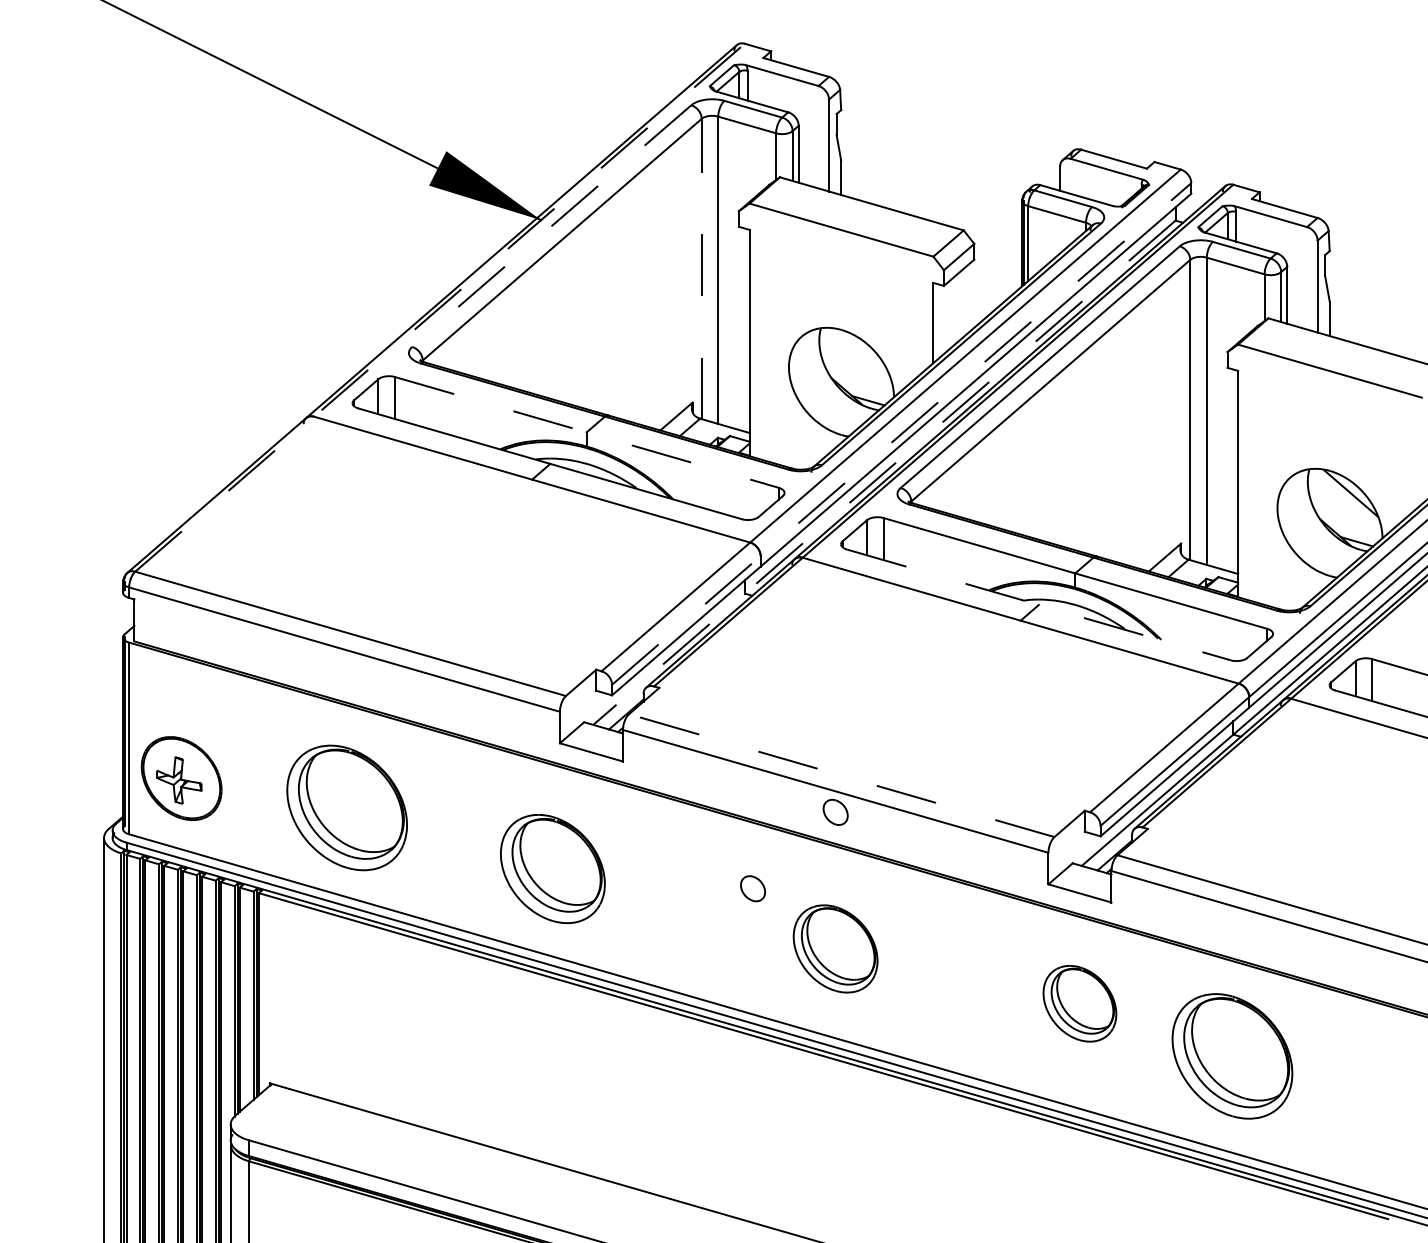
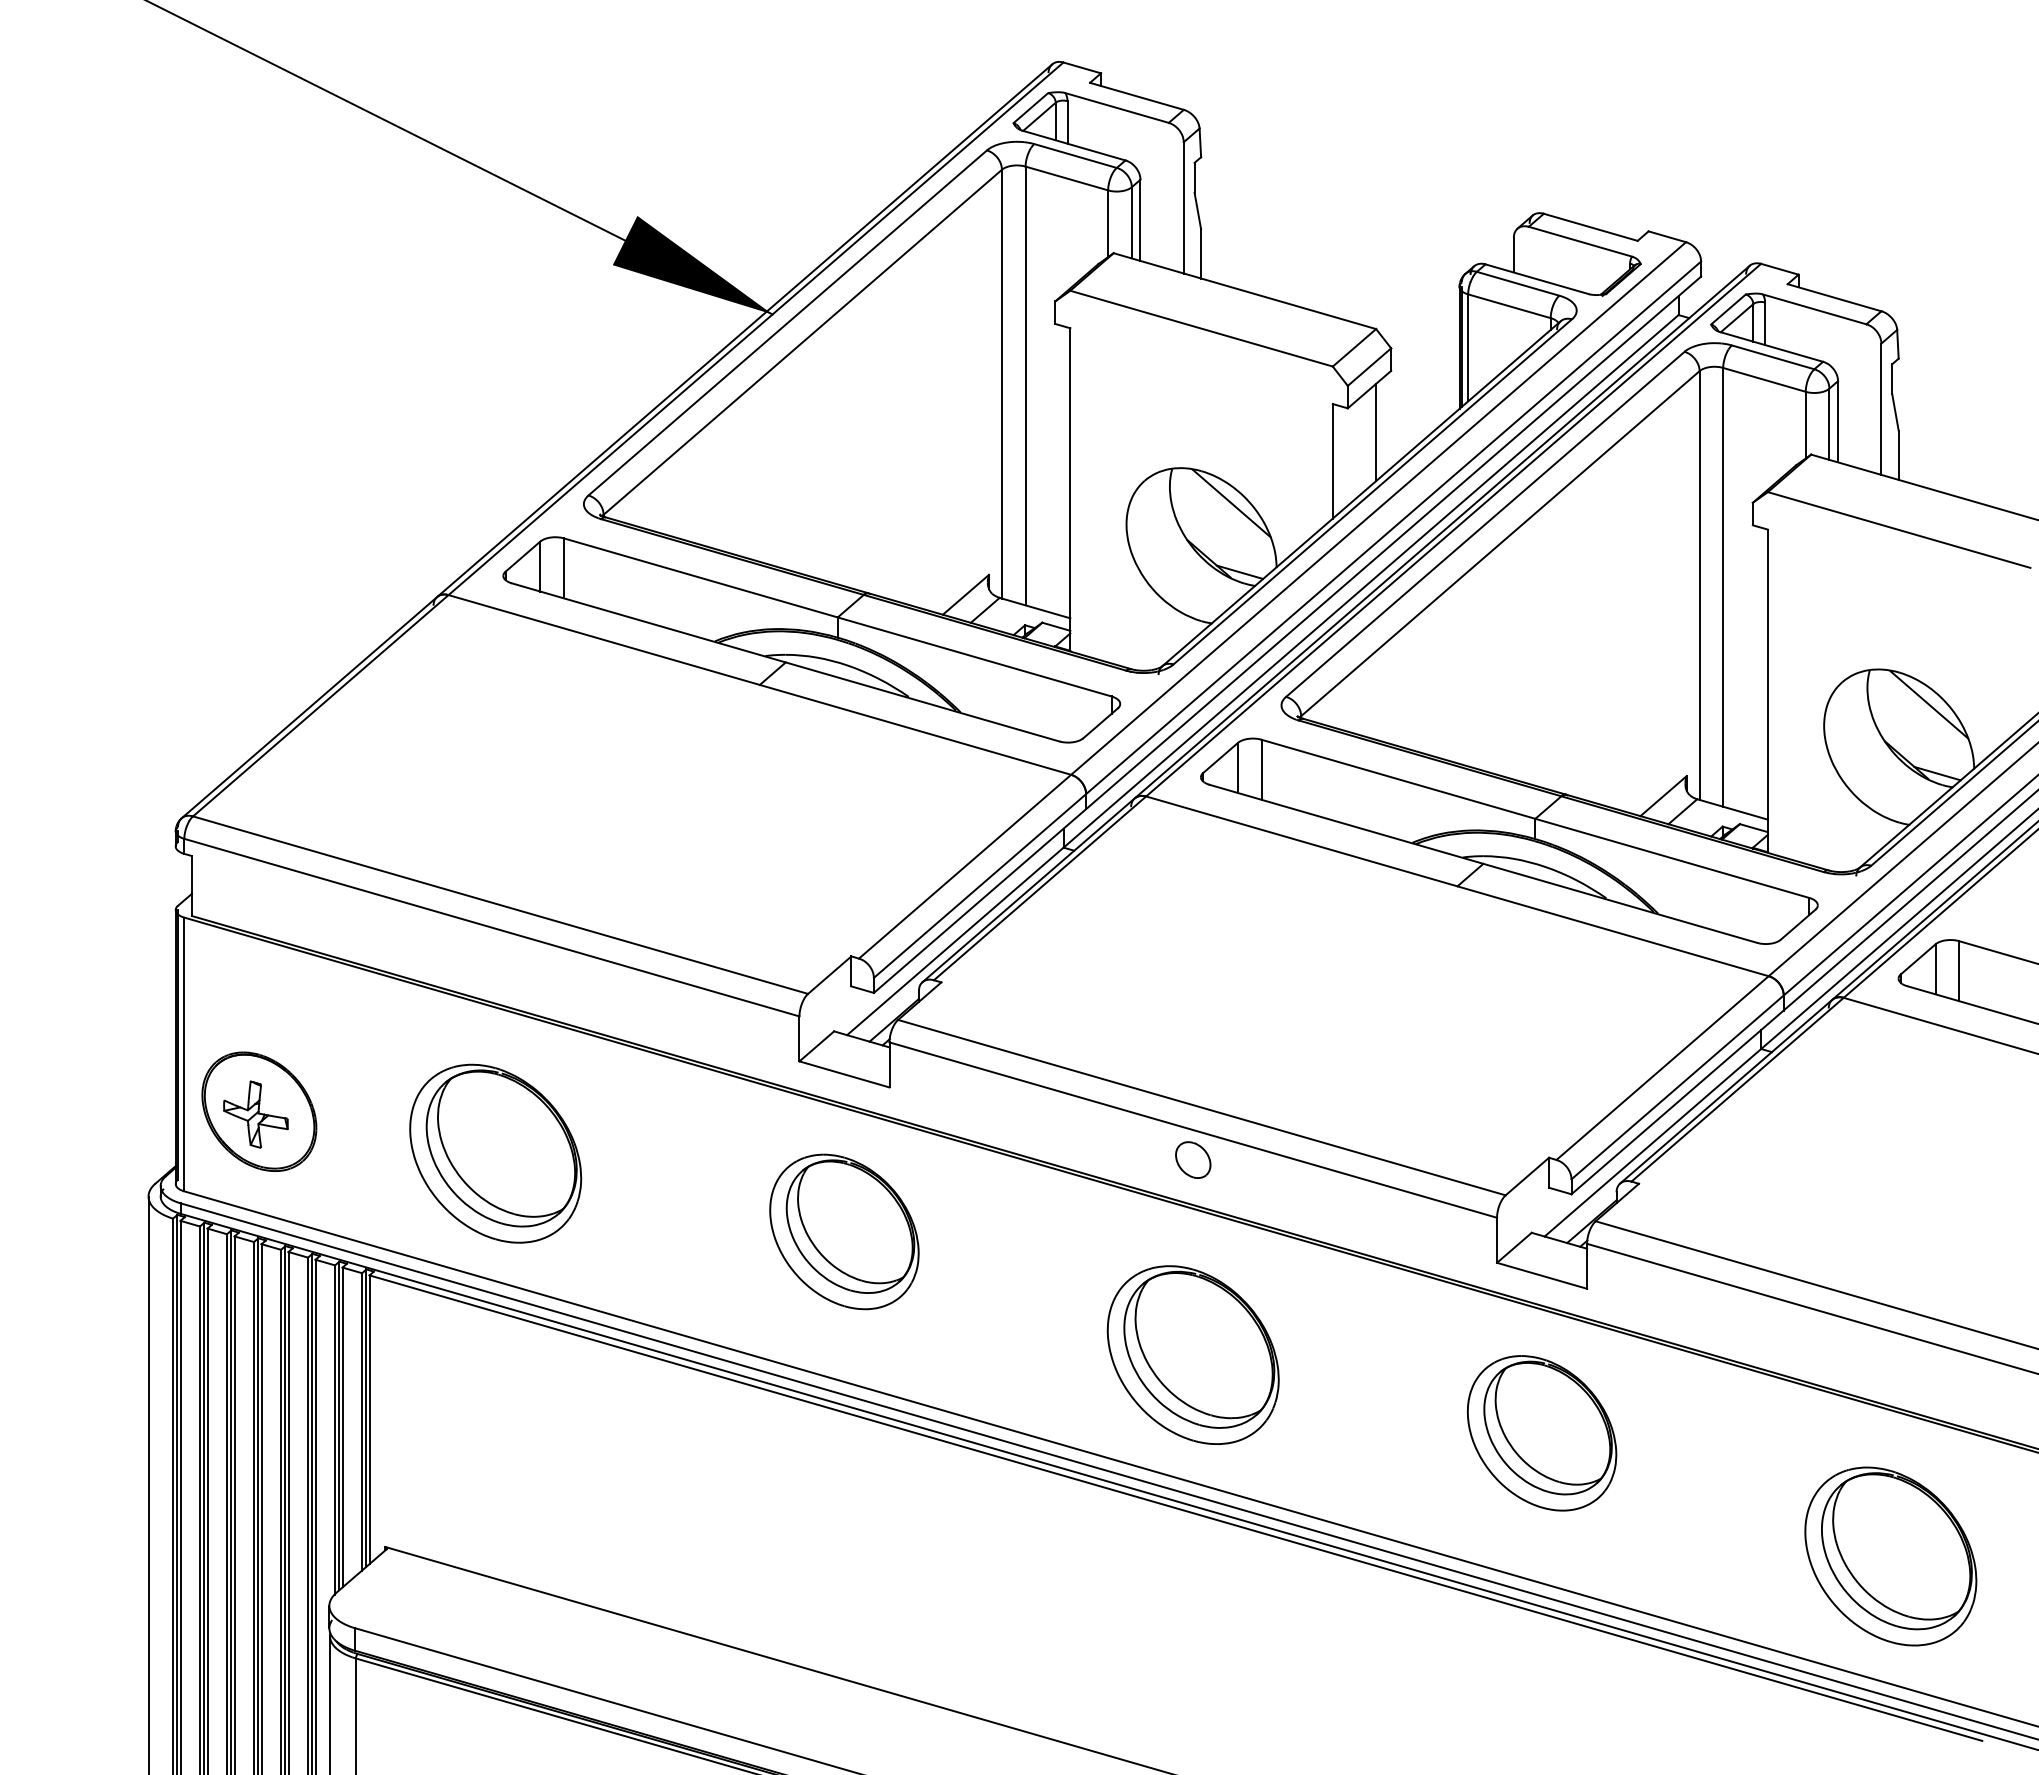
line: (551, 225) -> (787, 322), dashed -> solid
line: (701, 268) -> (1001, 383), dashed -> solid
line: (964, 302) -> (1376, 432), added
line: (440, 307) -> (628, 439), dashed -> solid
line: (862, 352) -> (1231, 503), added
line: (586, 432) -> (837, 617), dashed -> solid
line: (901, 433) -> (1287, 619), dashed -> solid
line: (884, 473) -> (1262, 675), dashed -> solid
line: (1038, 604) -> (1483, 863), dashed -> solid
line: (841, 775) -> (1201, 1107), dashed -> solid
part: (552, 868) -> (844, 1231), moved
part: (753, 888) -> (1075, 1268), removed
part: (835, 948) -> (1192, 1354), size x1.43
part: (1079, 1003) -> (1541, 1433), size x1.43
part: (1232, 1056) -> (1890, 1556), moved

